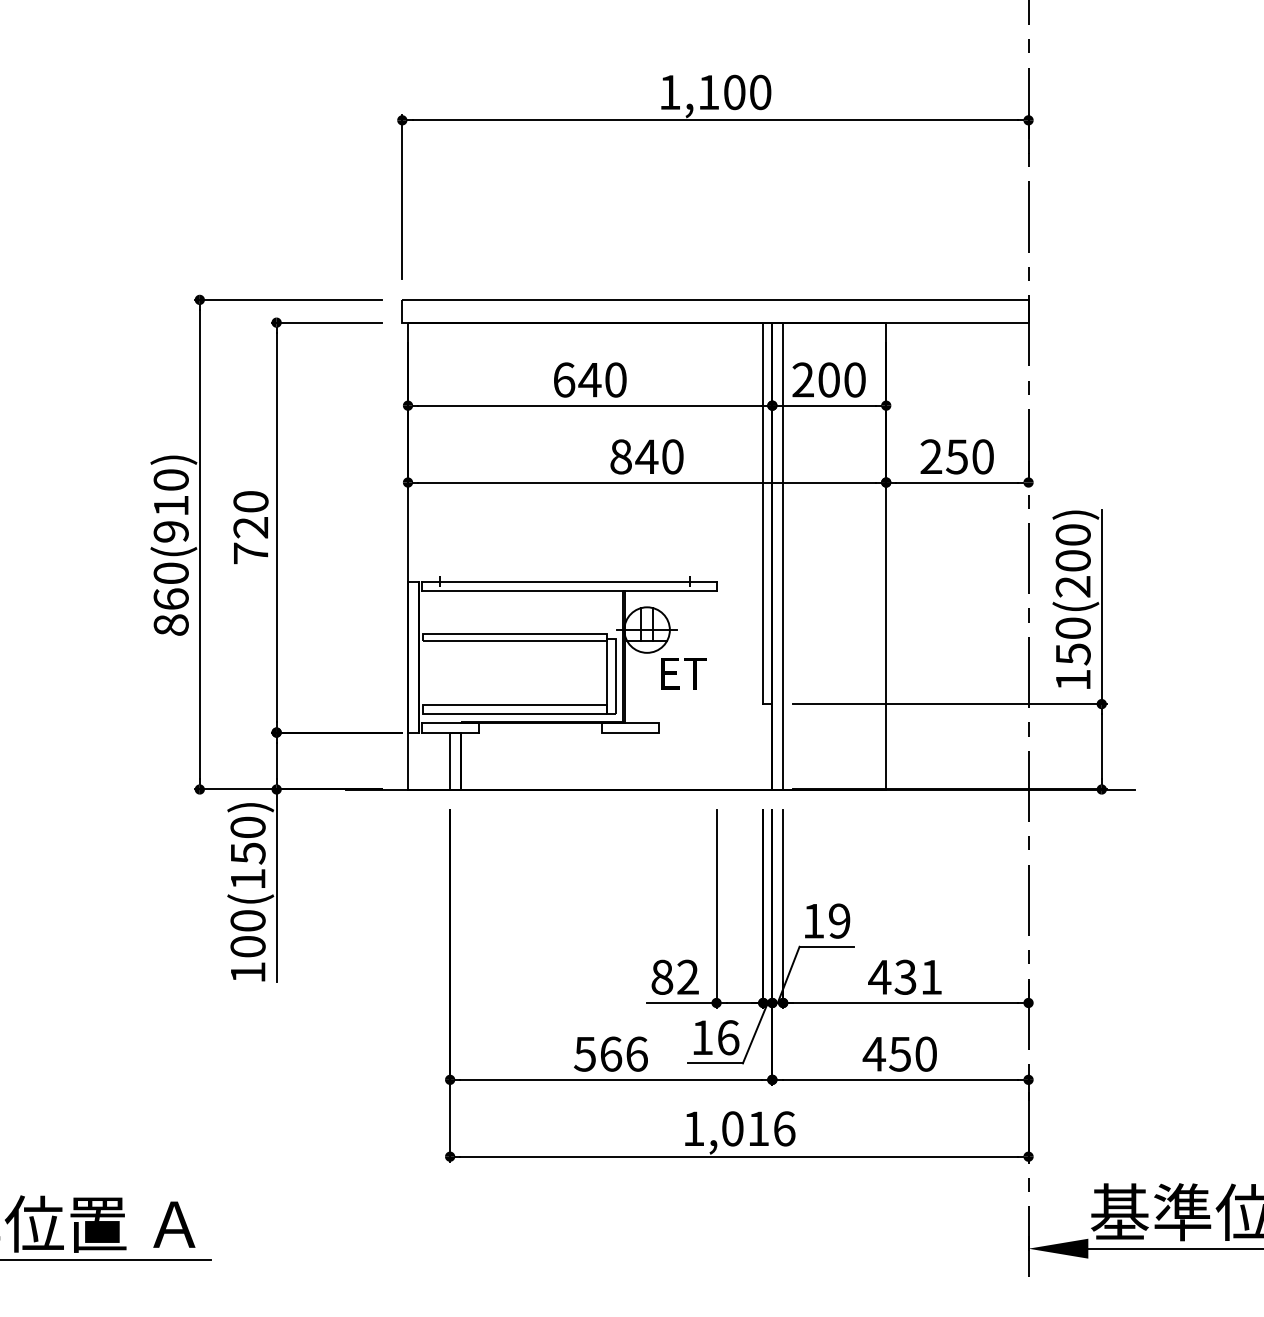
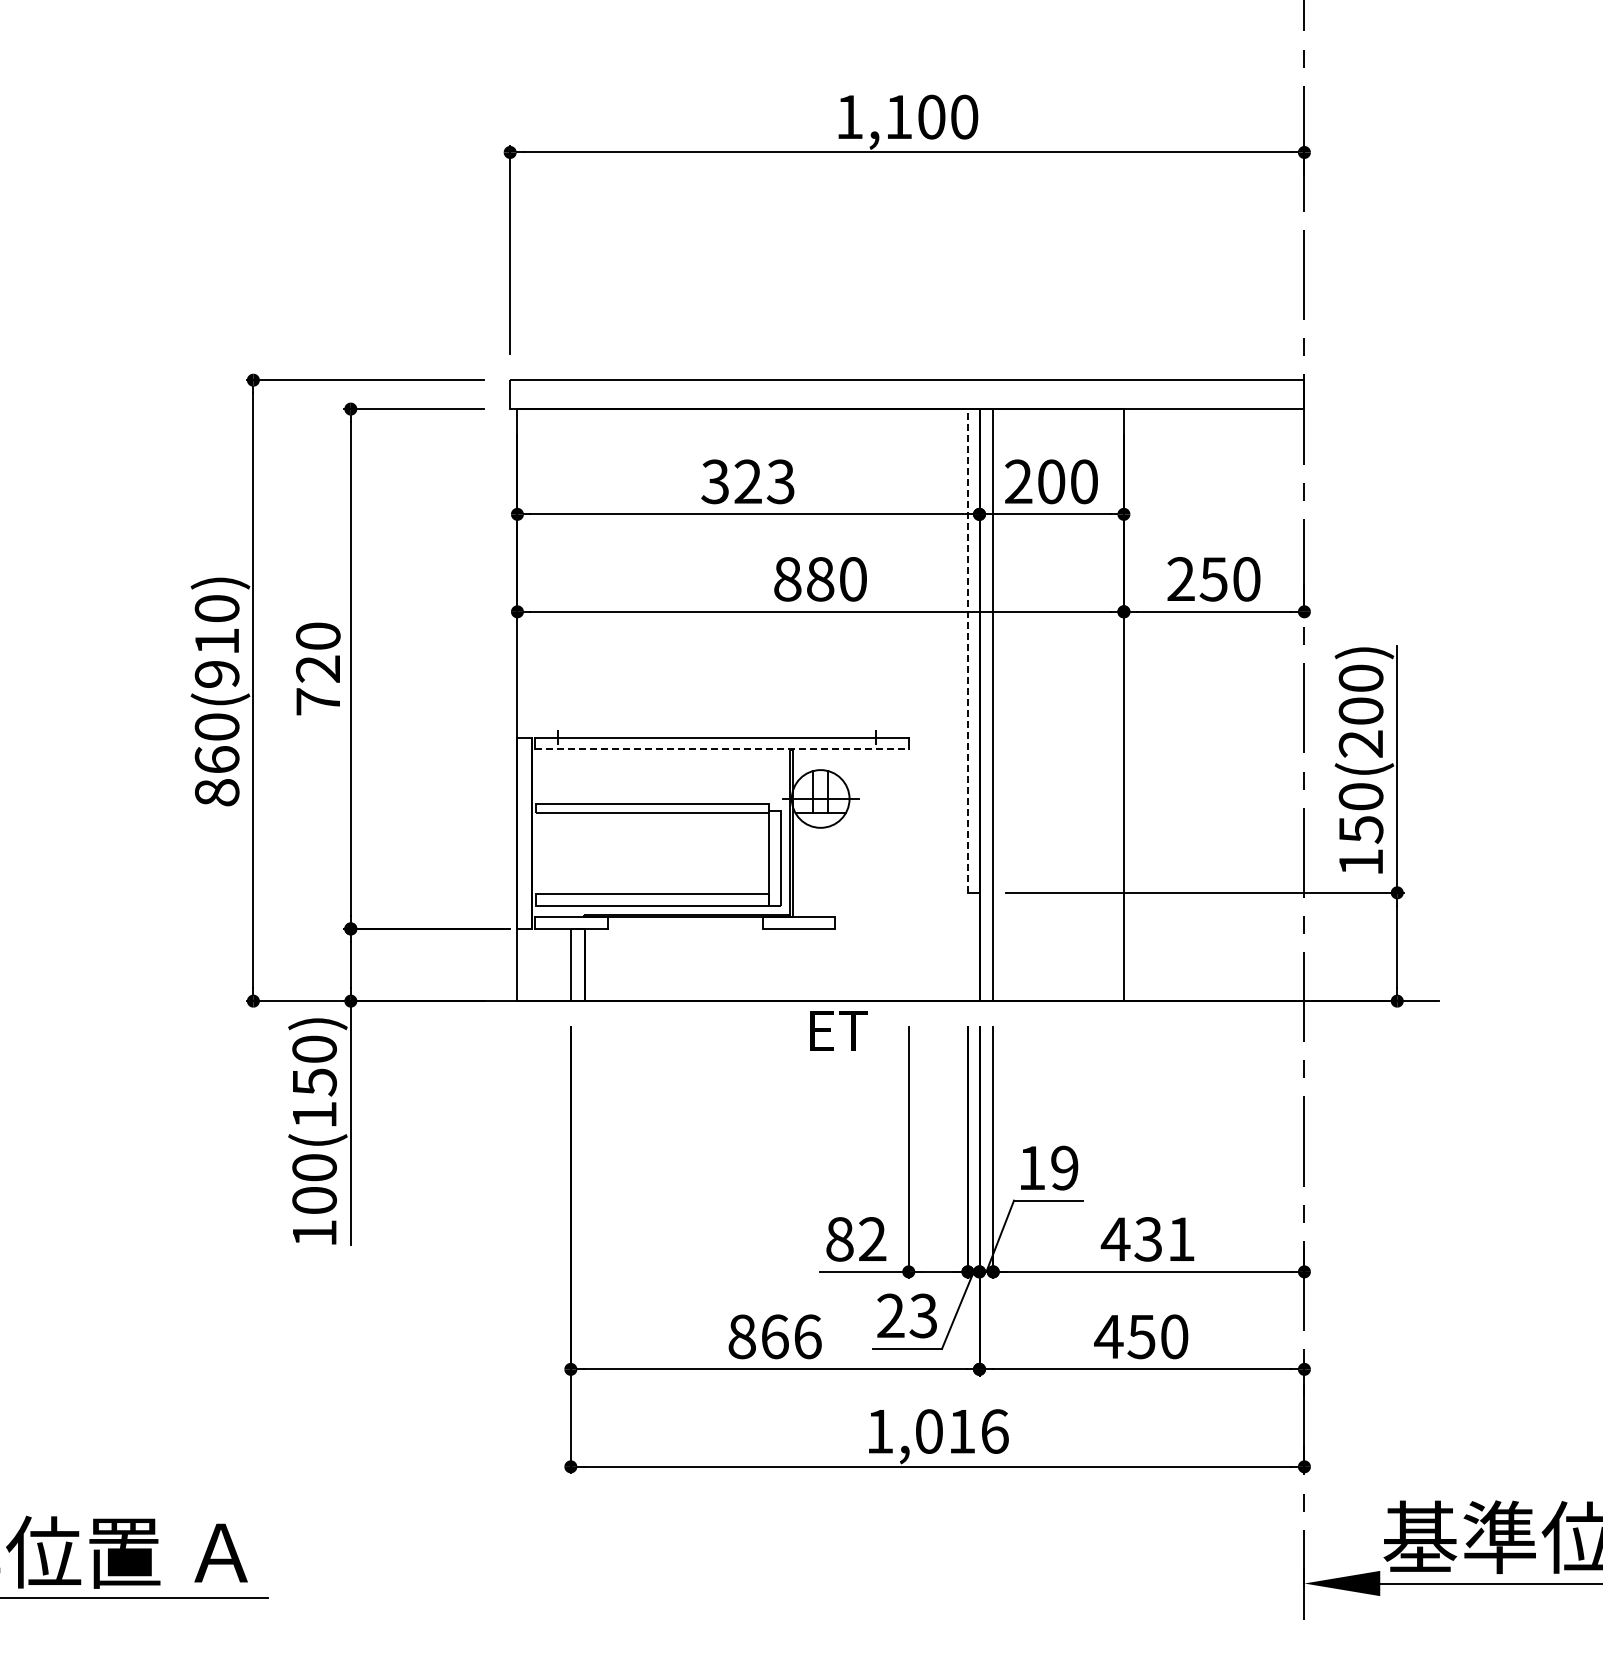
text: (589, 379) -> (747, 481), 640 -> 323
text: (646, 457) -> (820, 579), 840 -> 880
line: (762, 513) -> (967, 650), solid -> dashed
line: (569, 591) -> (722, 749), solid -> dashed
text: (683, 673) -> (838, 1030), moved
text: (715, 1037) -> (907, 1315), 16 -> 23
text: (584, 1053) -> (741, 1336), 566 -> 866

